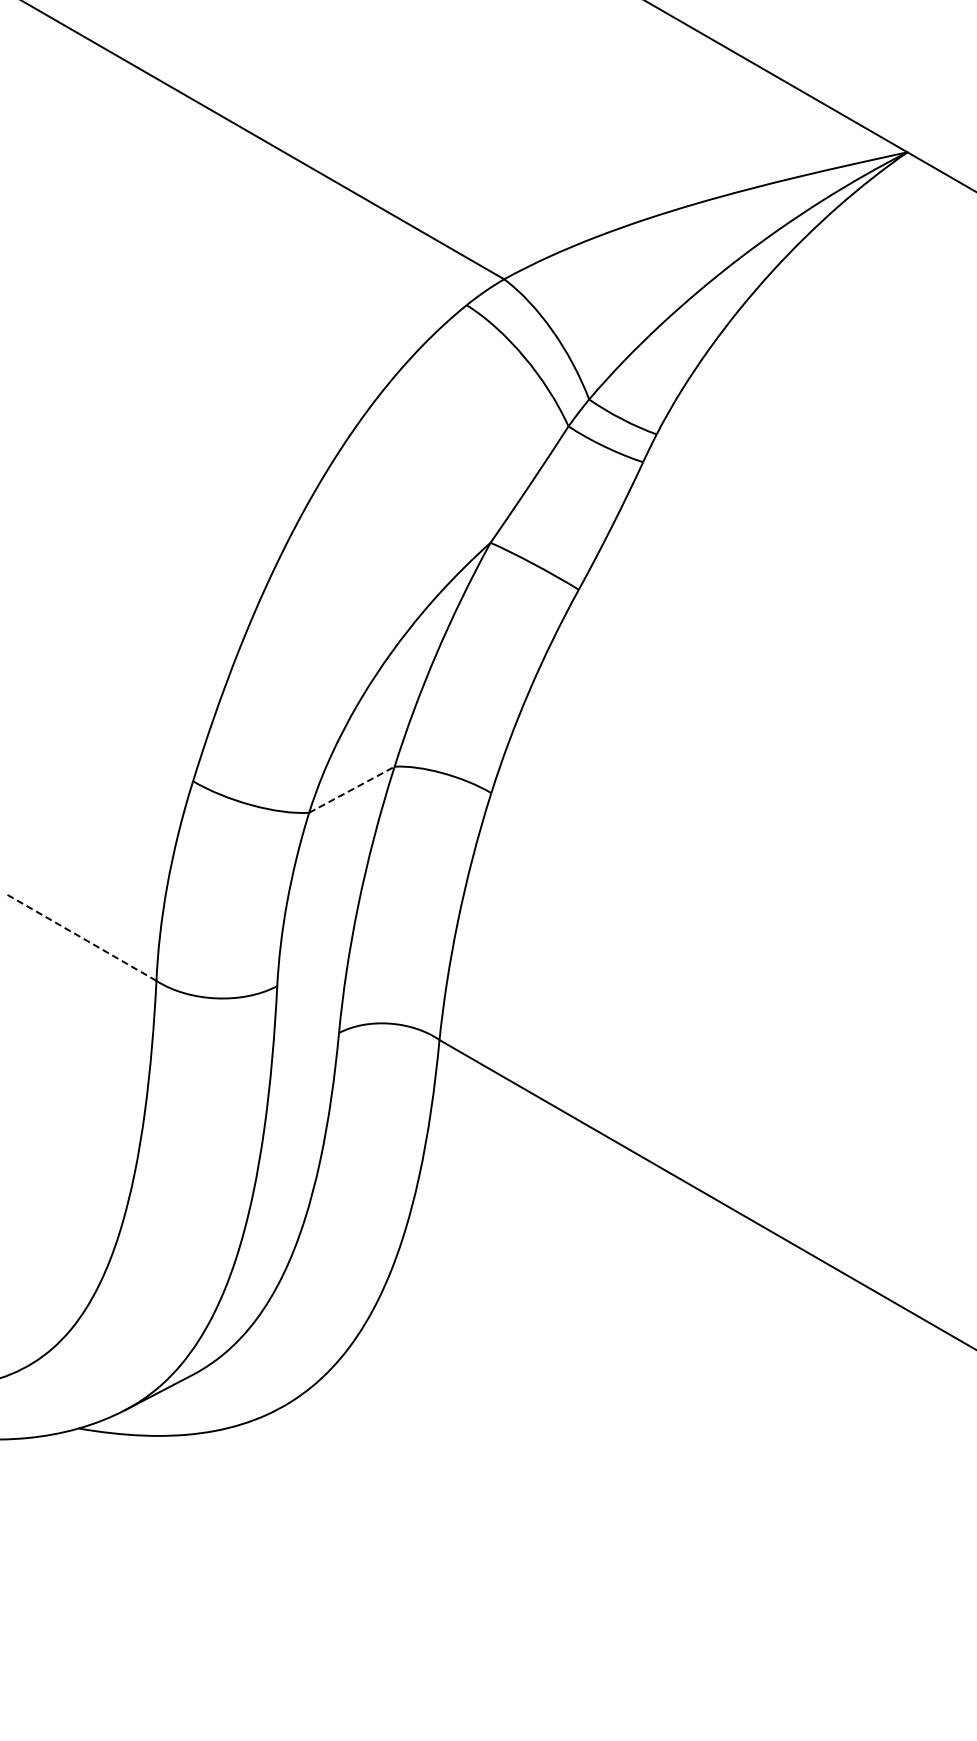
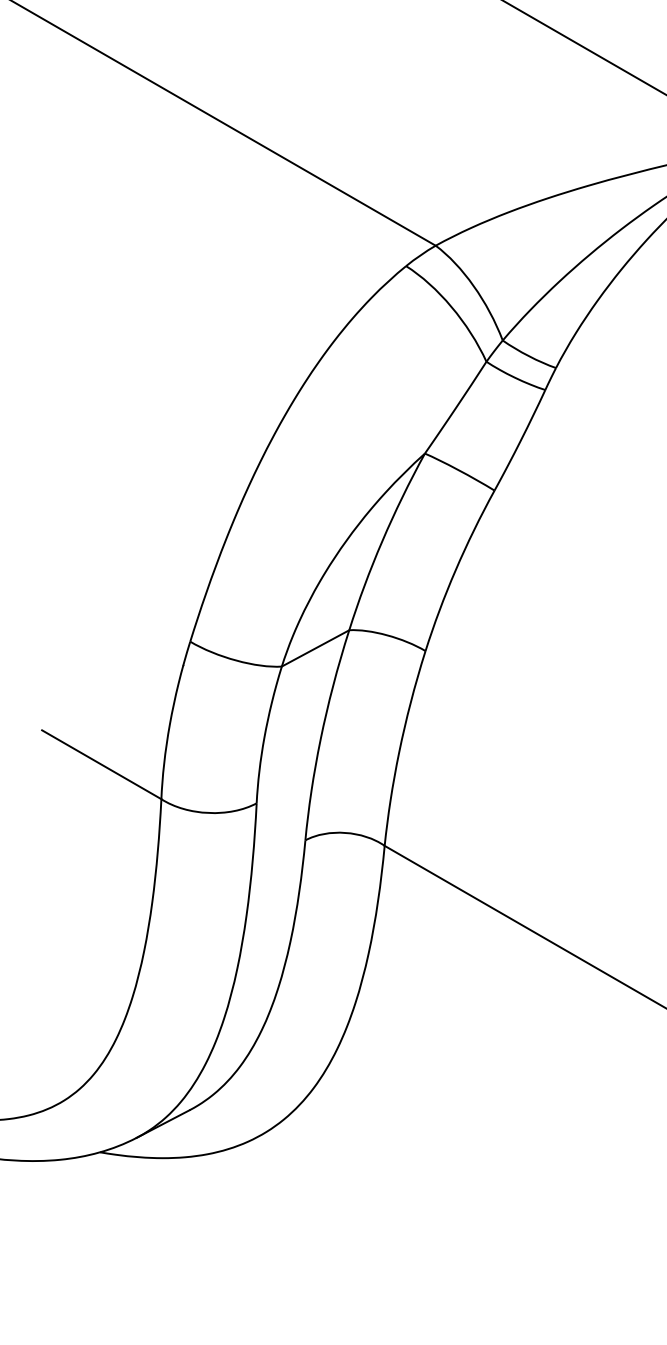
line: (351, 789) -> (315, 648), dashed -> solid
line: (80, 936) -> (101, 764), dashed -> solid

